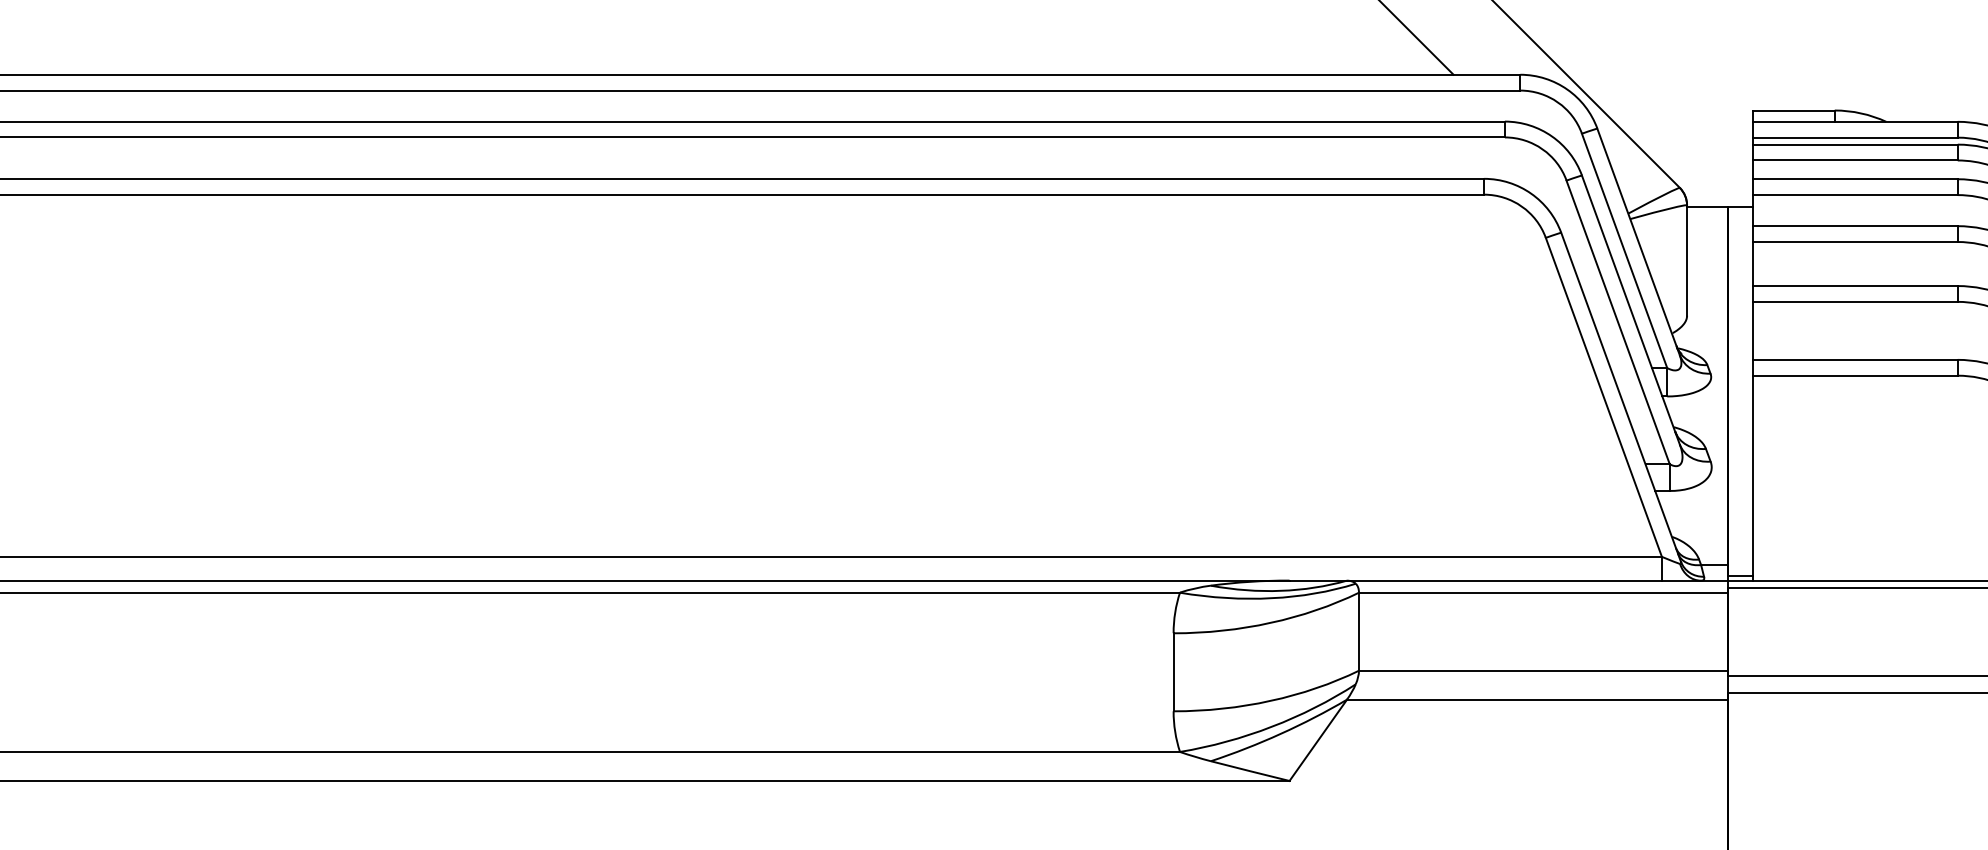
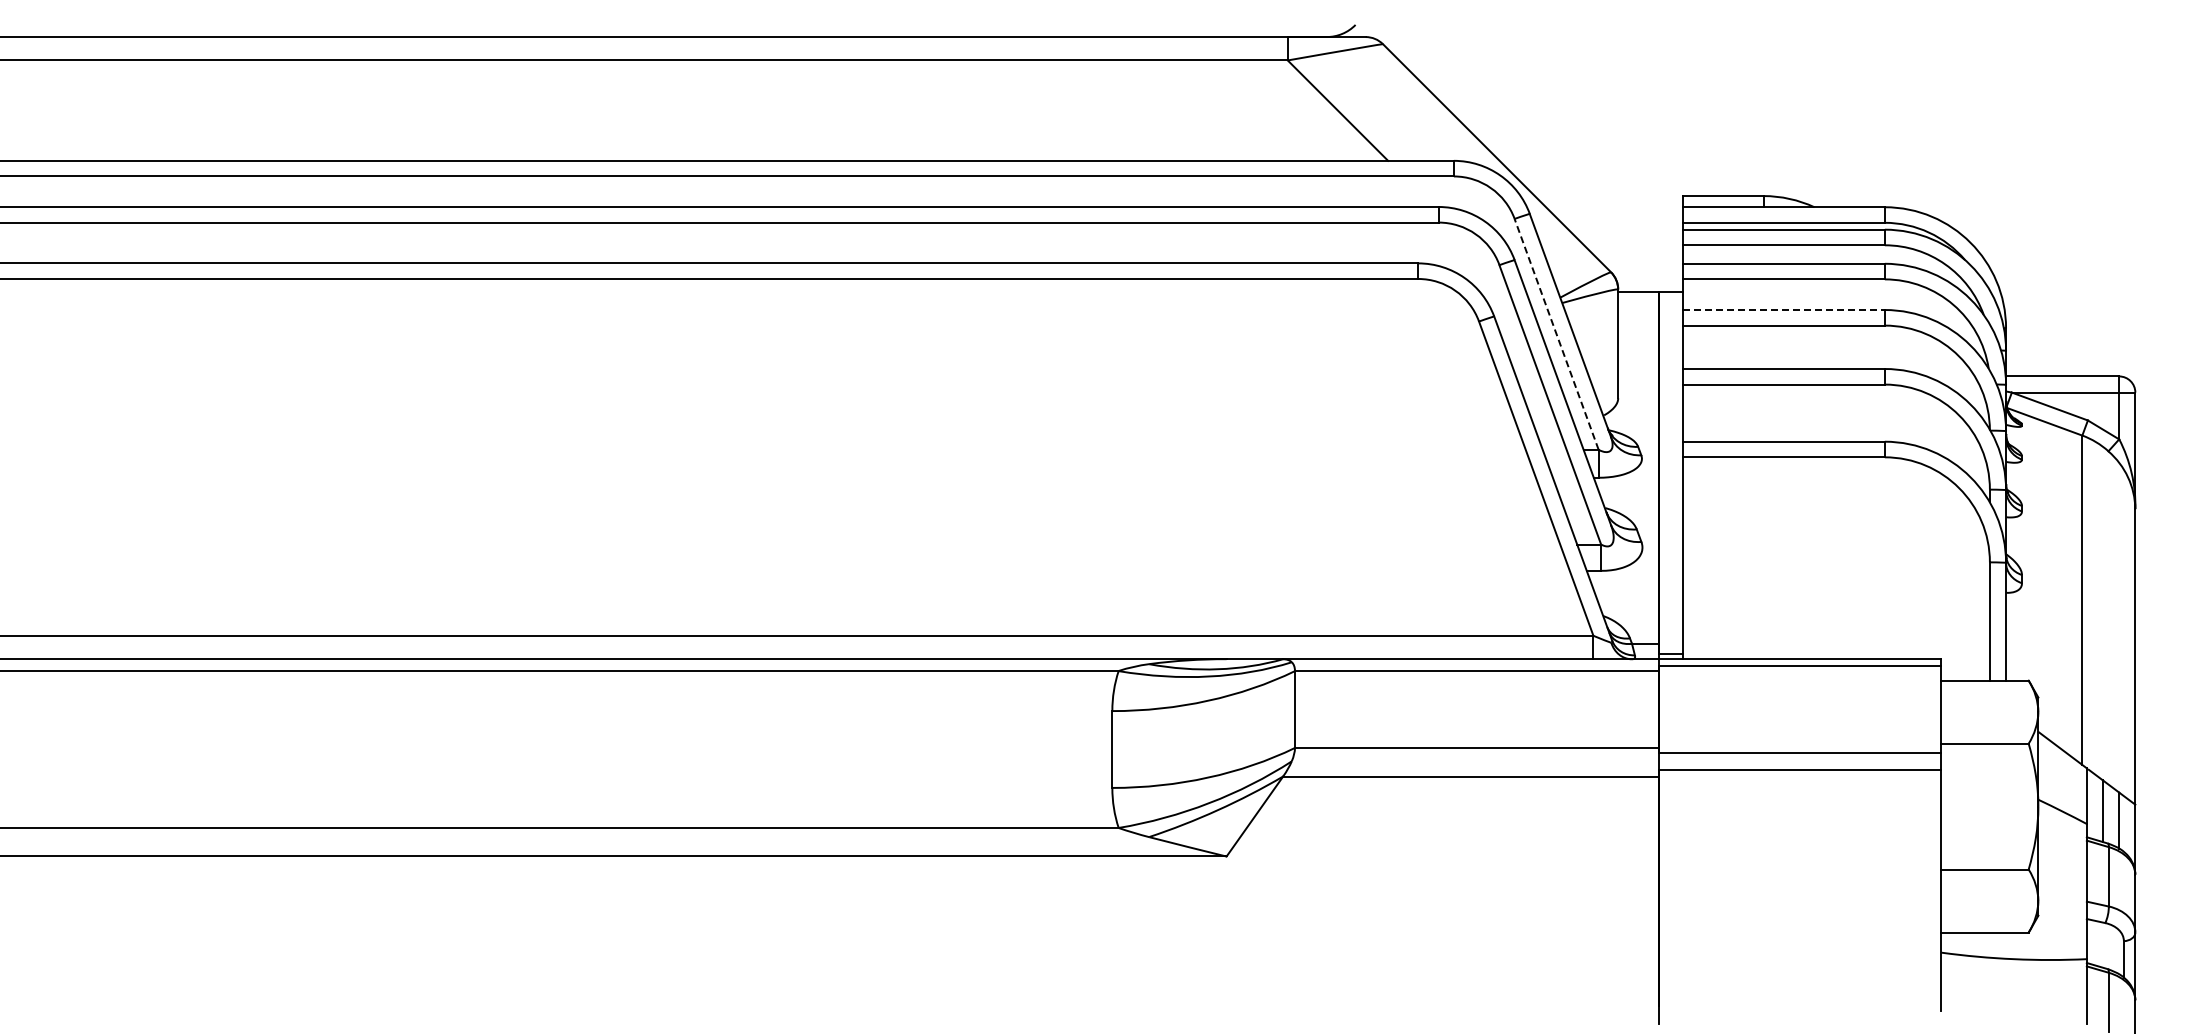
line: (1855, 226) -> (1784, 310), solid -> dashed
line: (1624, 251) -> (1556, 334), solid -> dashed

